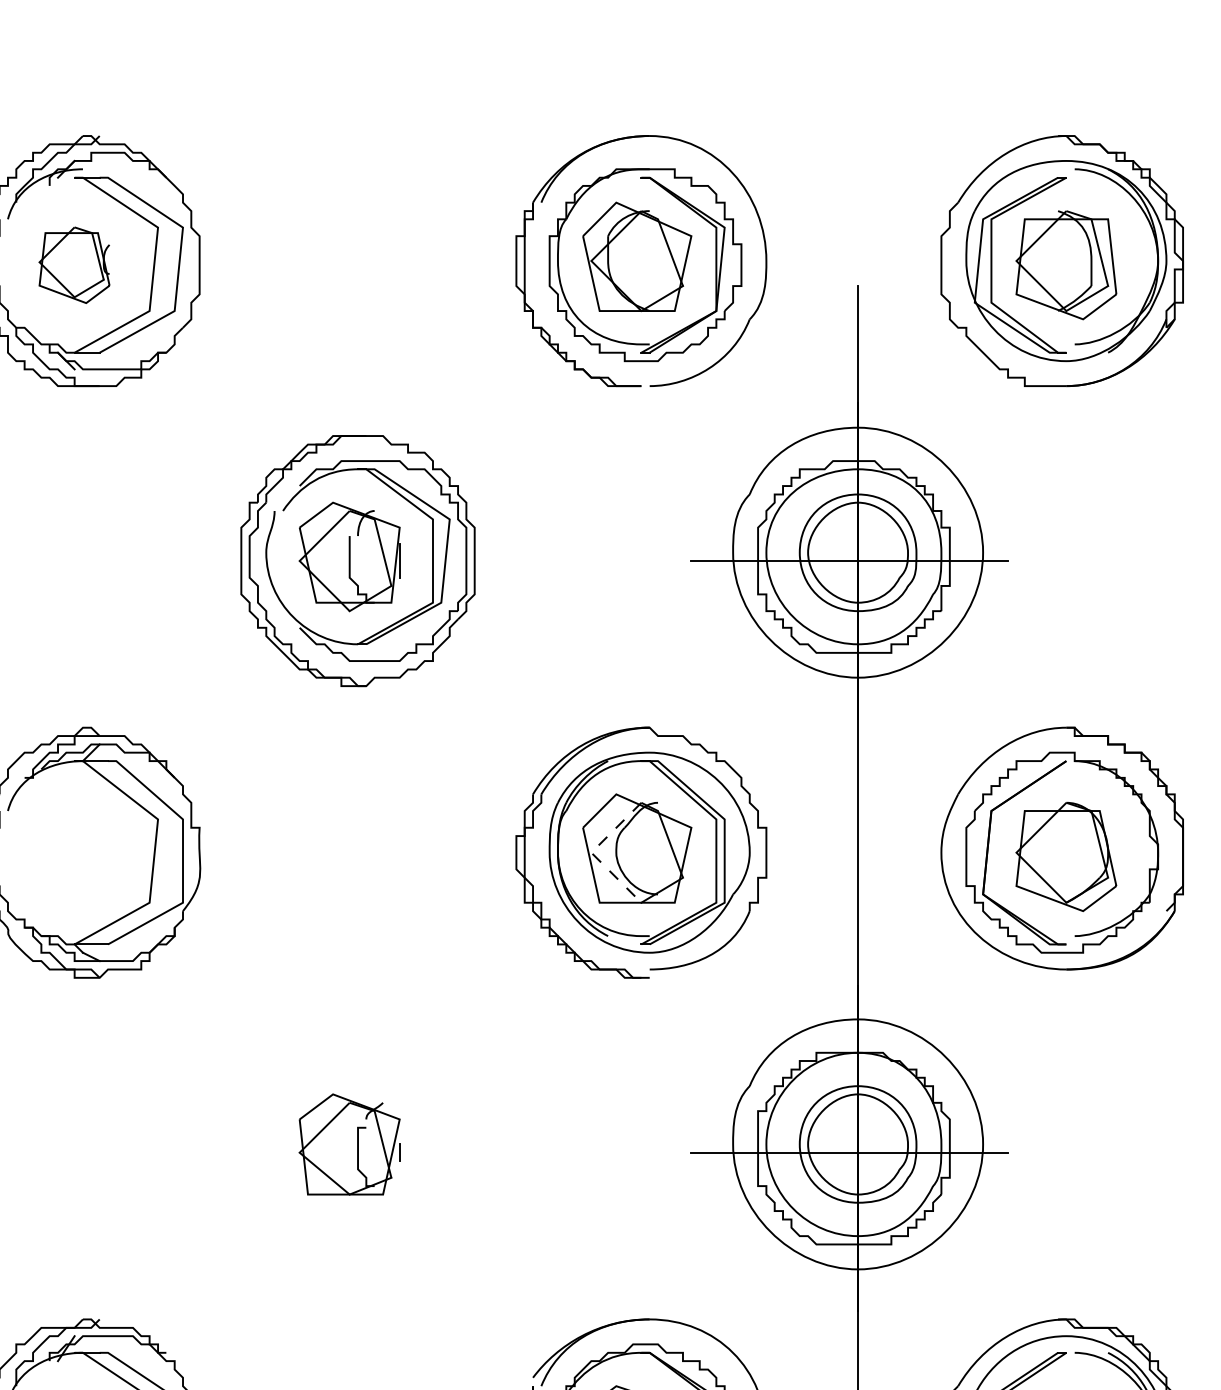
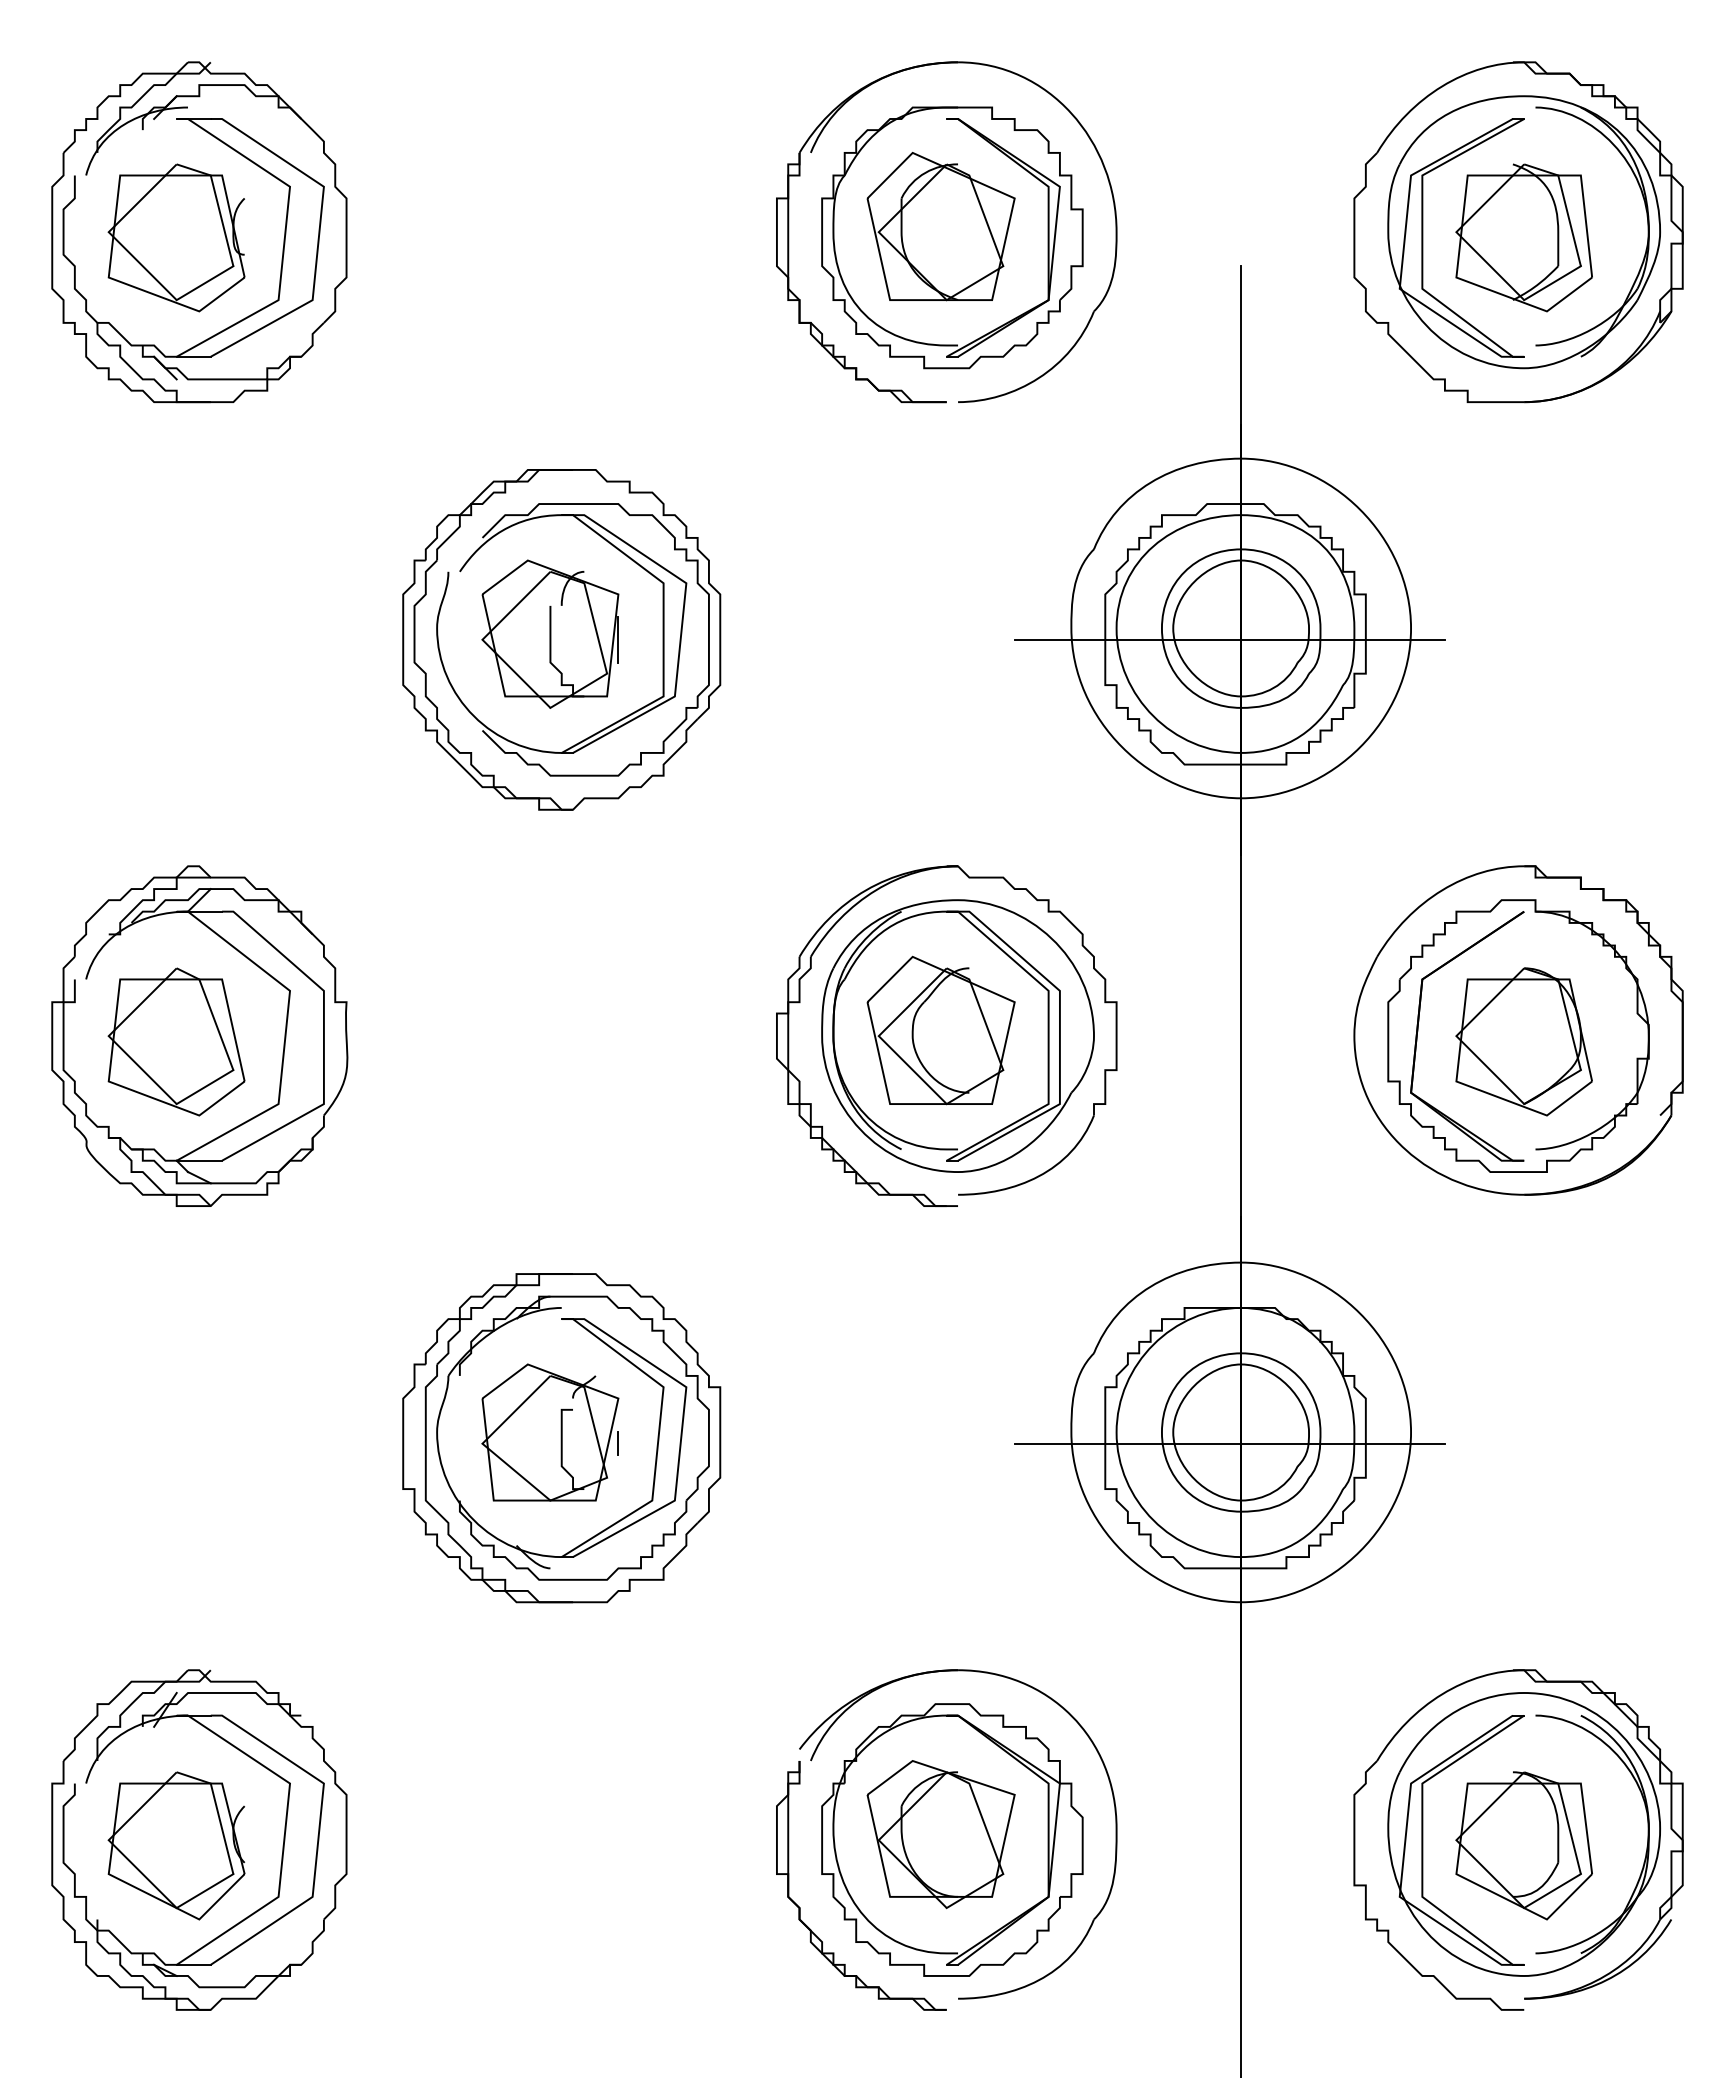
part: (74, 264) -> (176, 237), size x1.43
line: (591, 853) -> (878, 1036), dashed -> solid
part: (74, 856) -> (176, 1041), added
part: (357, 1148) -> (561, 1438), added

